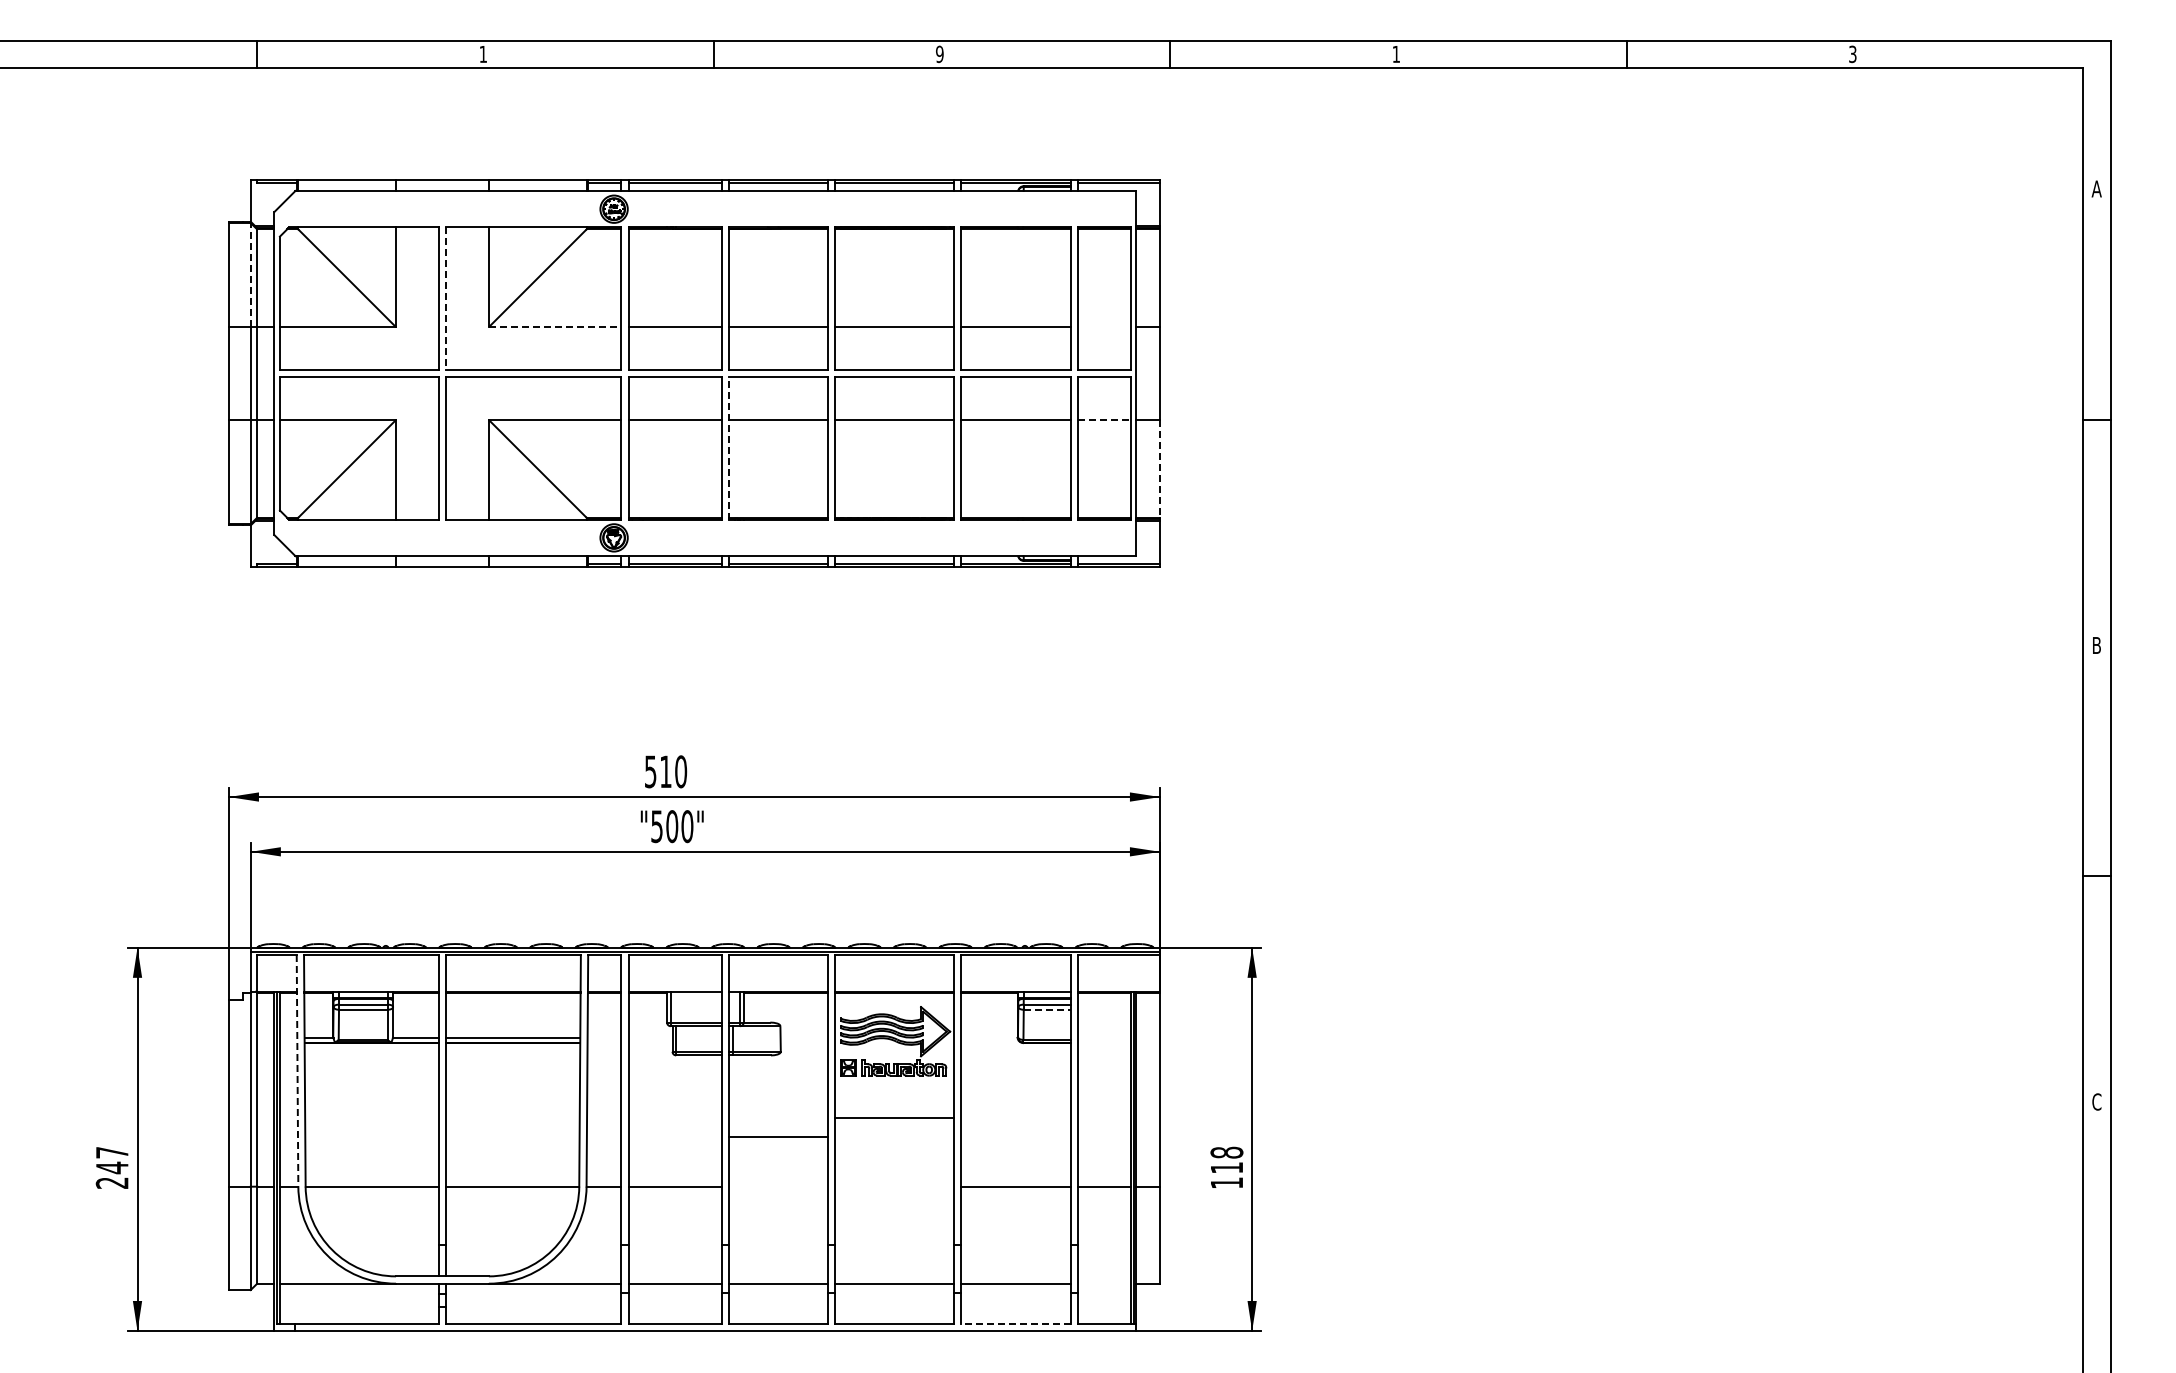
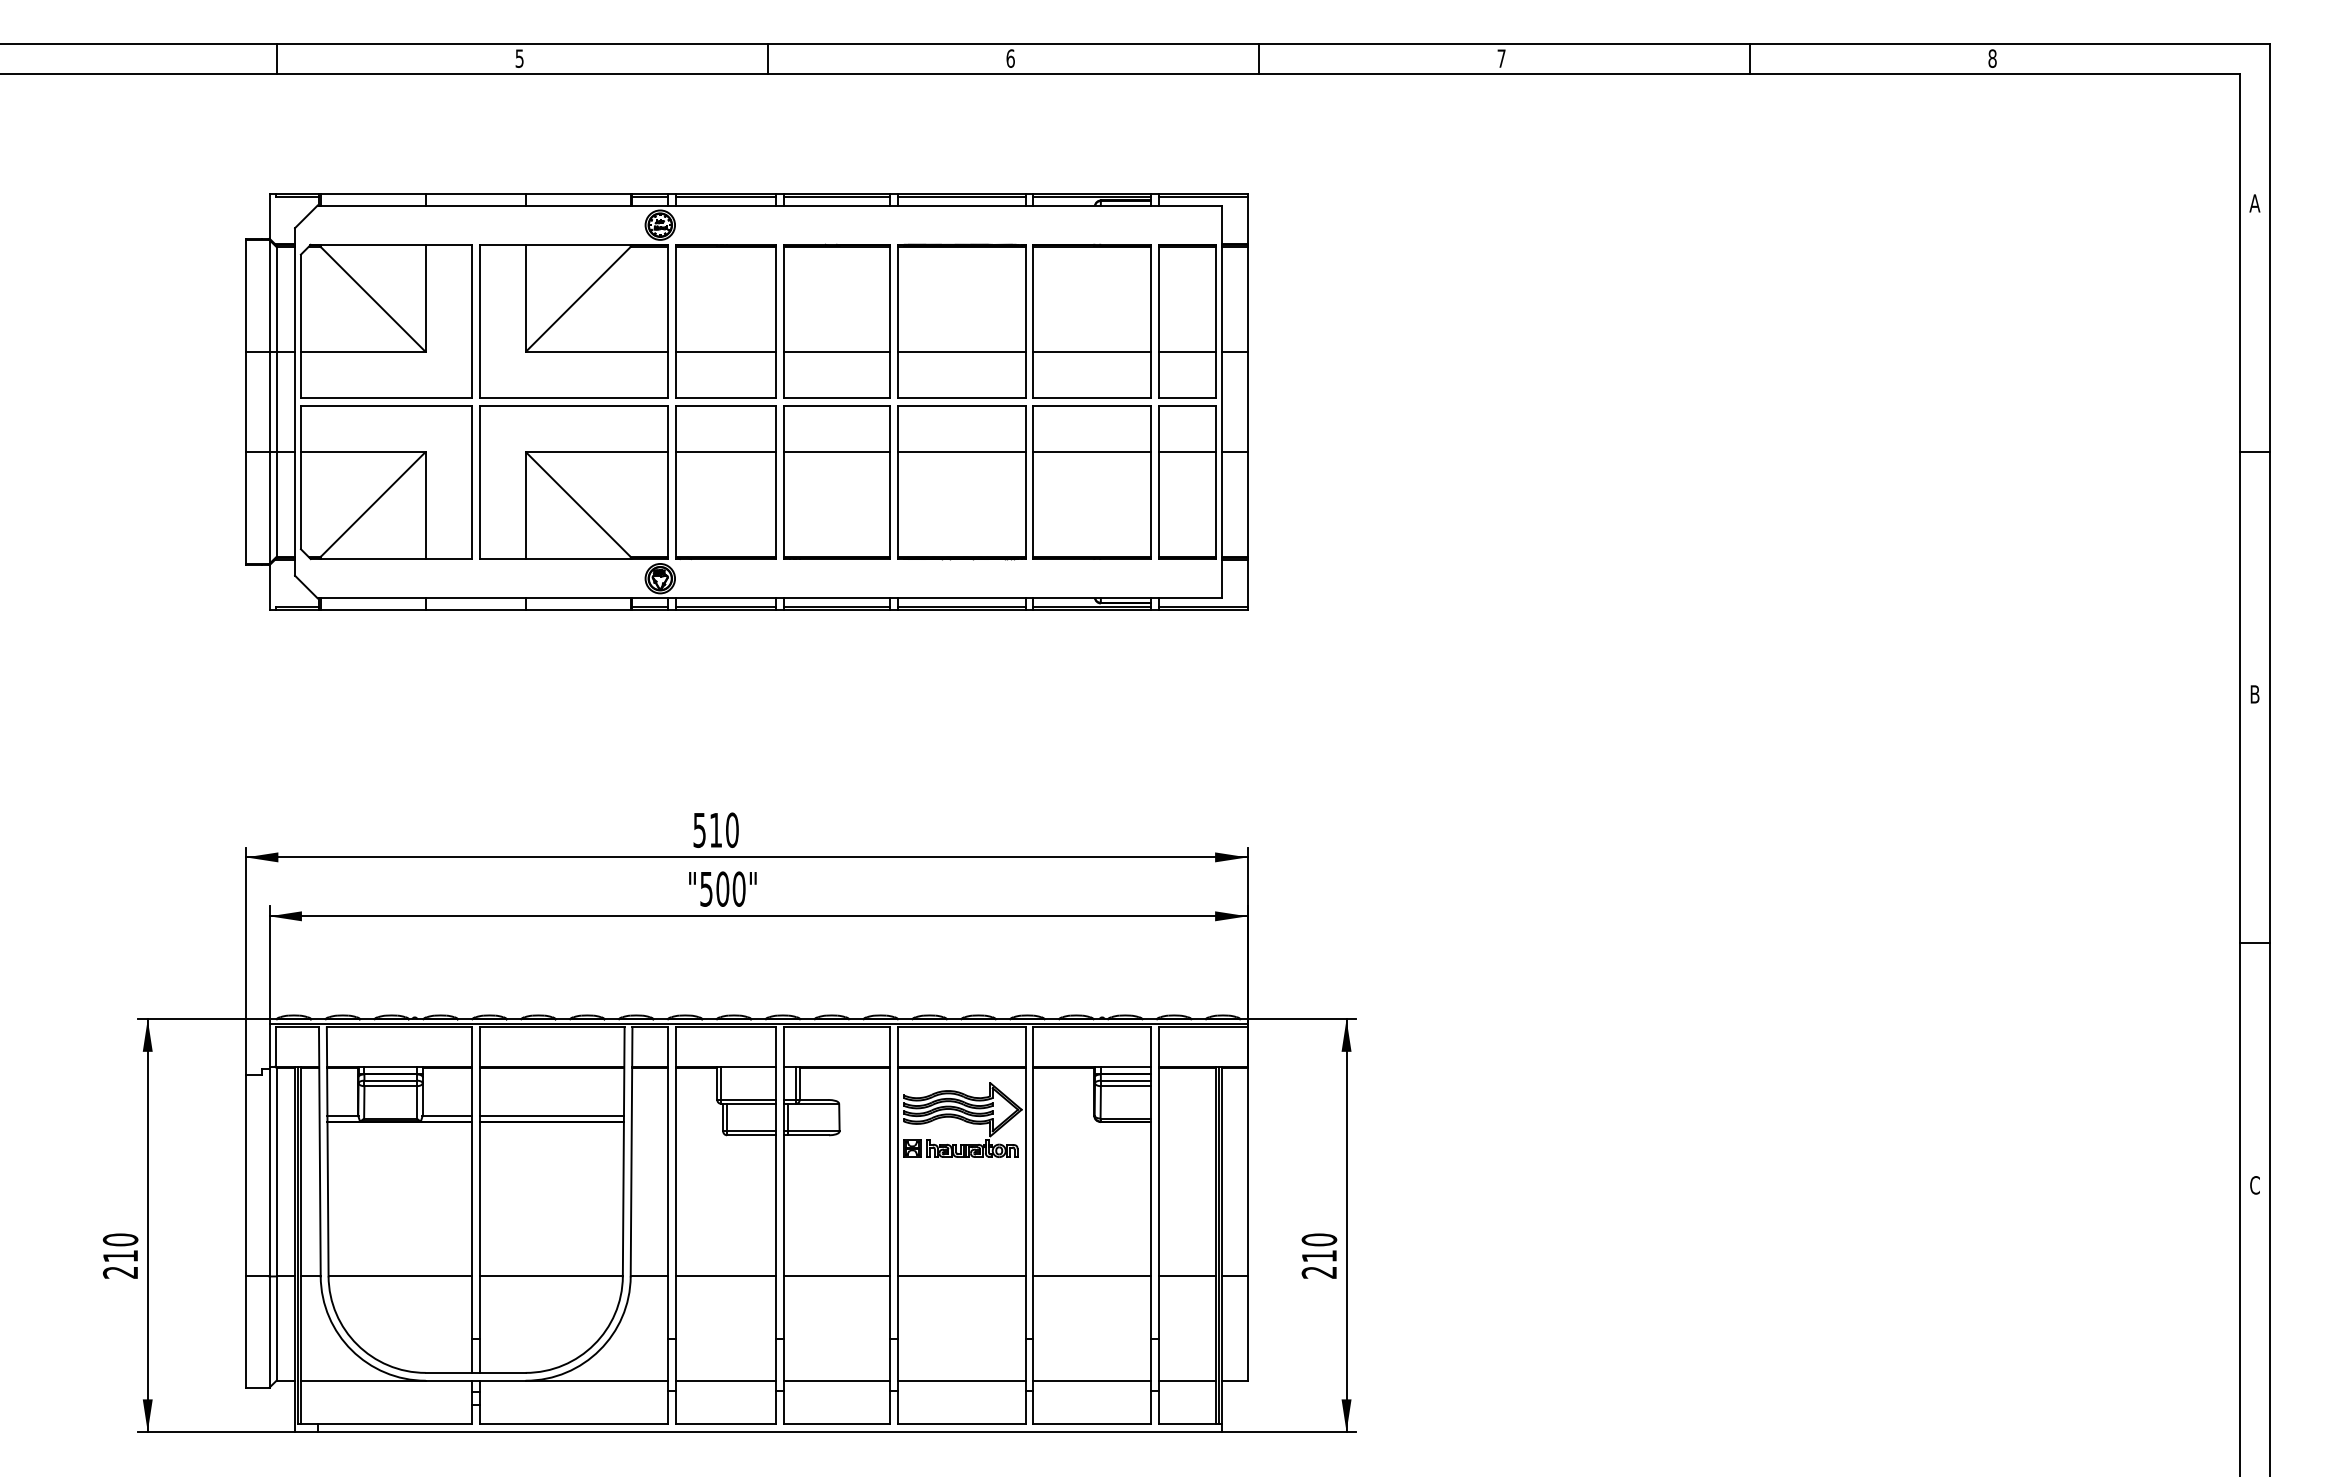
text: (482, 54) -> (518, 58), 1 -> 5
text: (939, 54) -> (1010, 58), 9 -> 6
text: (1395, 54) -> (1500, 58), 1 -> 7
text: (1852, 54) -> (1992, 58), 3 -> 8
line: (250, 274) -> (269, 295), dashed -> solid
line: (446, 299) -> (480, 322), dashed -> solid
line: (555, 327) -> (597, 352), dashed -> solid
line: (1103, 327) -> (1186, 352), added
line: (1104, 420) -> (1187, 452), dashed -> solid
line: (729, 447) -> (784, 481), dashed -> solid
line: (1160, 468) -> (1247, 504), dashed -> solid
line: (1047, 1009) -> (1126, 1085), dashed -> solid
line: (297, 1070) -> (319, 1151), dashed -> solid
line: (894, 1117) -> (961, 1276), moved
line: (778, 1136) -> (837, 1276), moved
text: (111, 1160) -> (119, 1248), 247 -> 210
text: (1226, 1167) -> (1318, 1255), 118 -> 210
line: (1103, 1283) -> (1186, 1380), added
line: (1015, 1323) -> (1092, 1423), dashed -> solid

